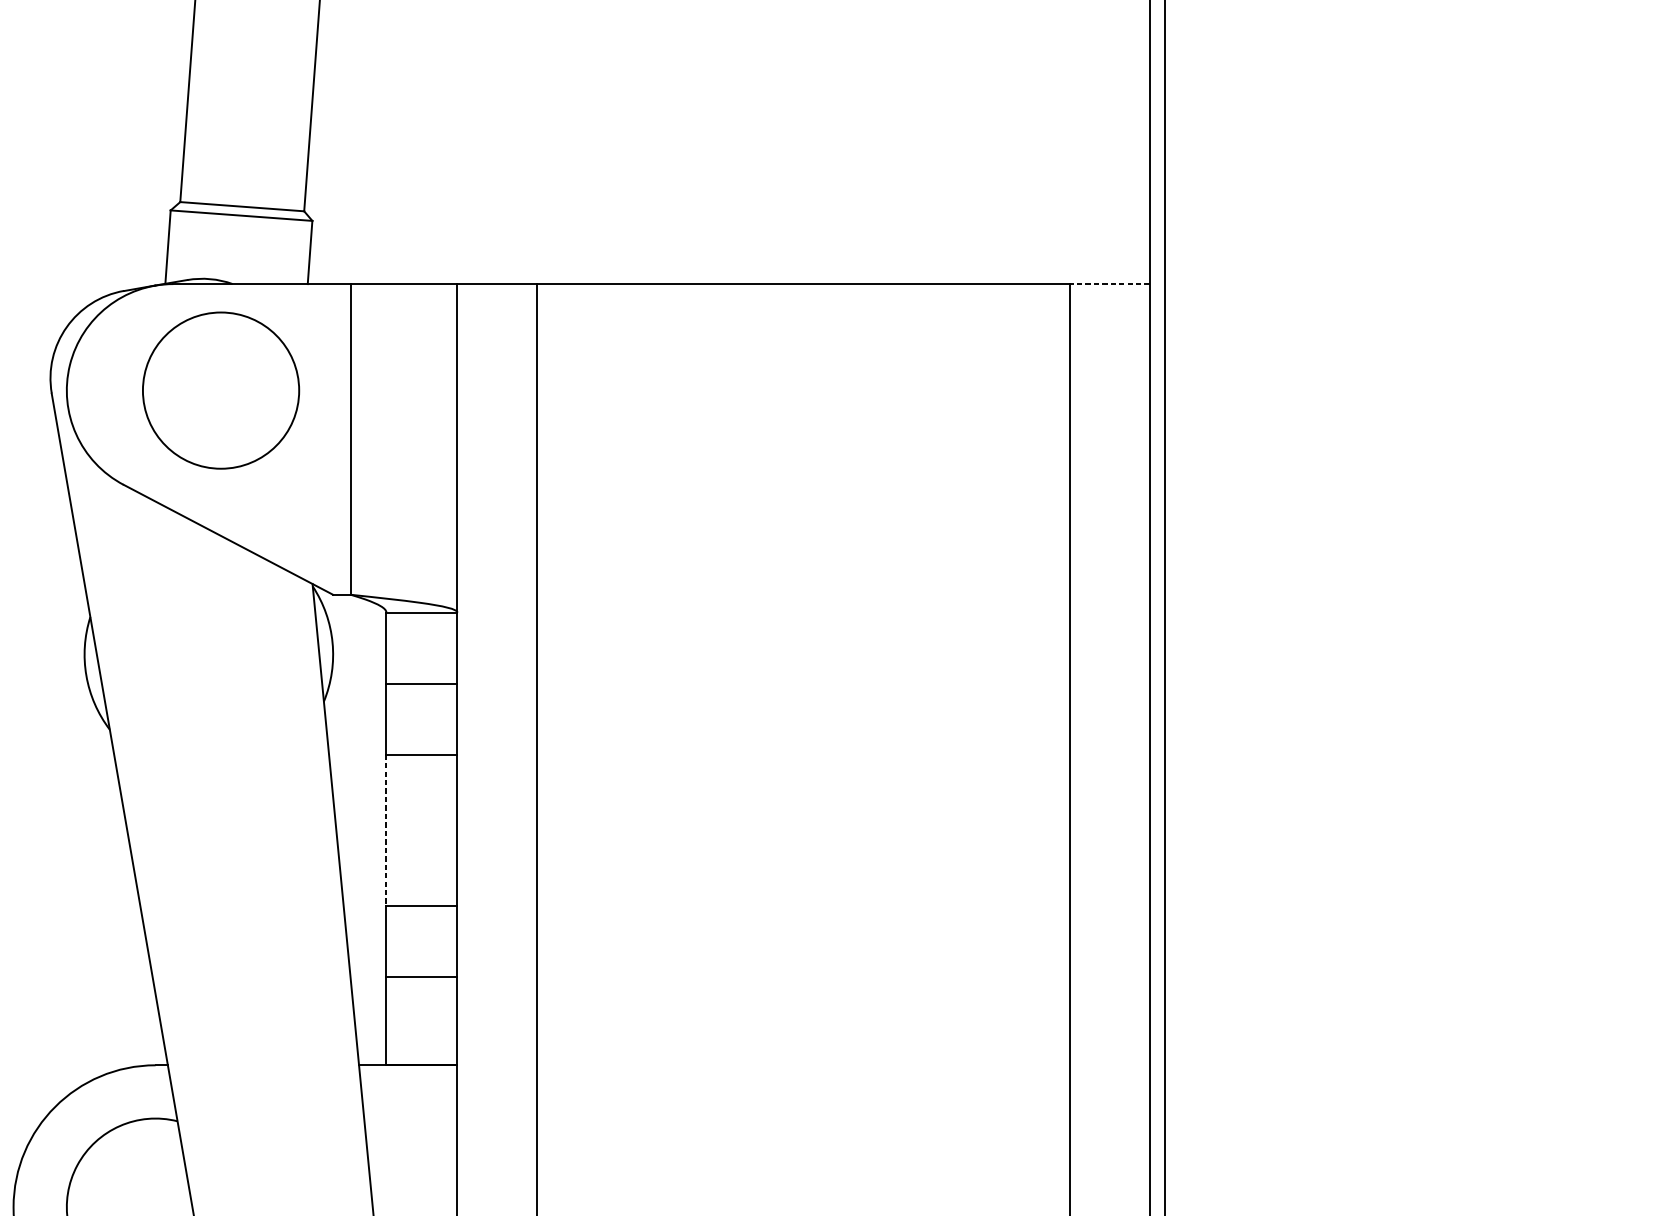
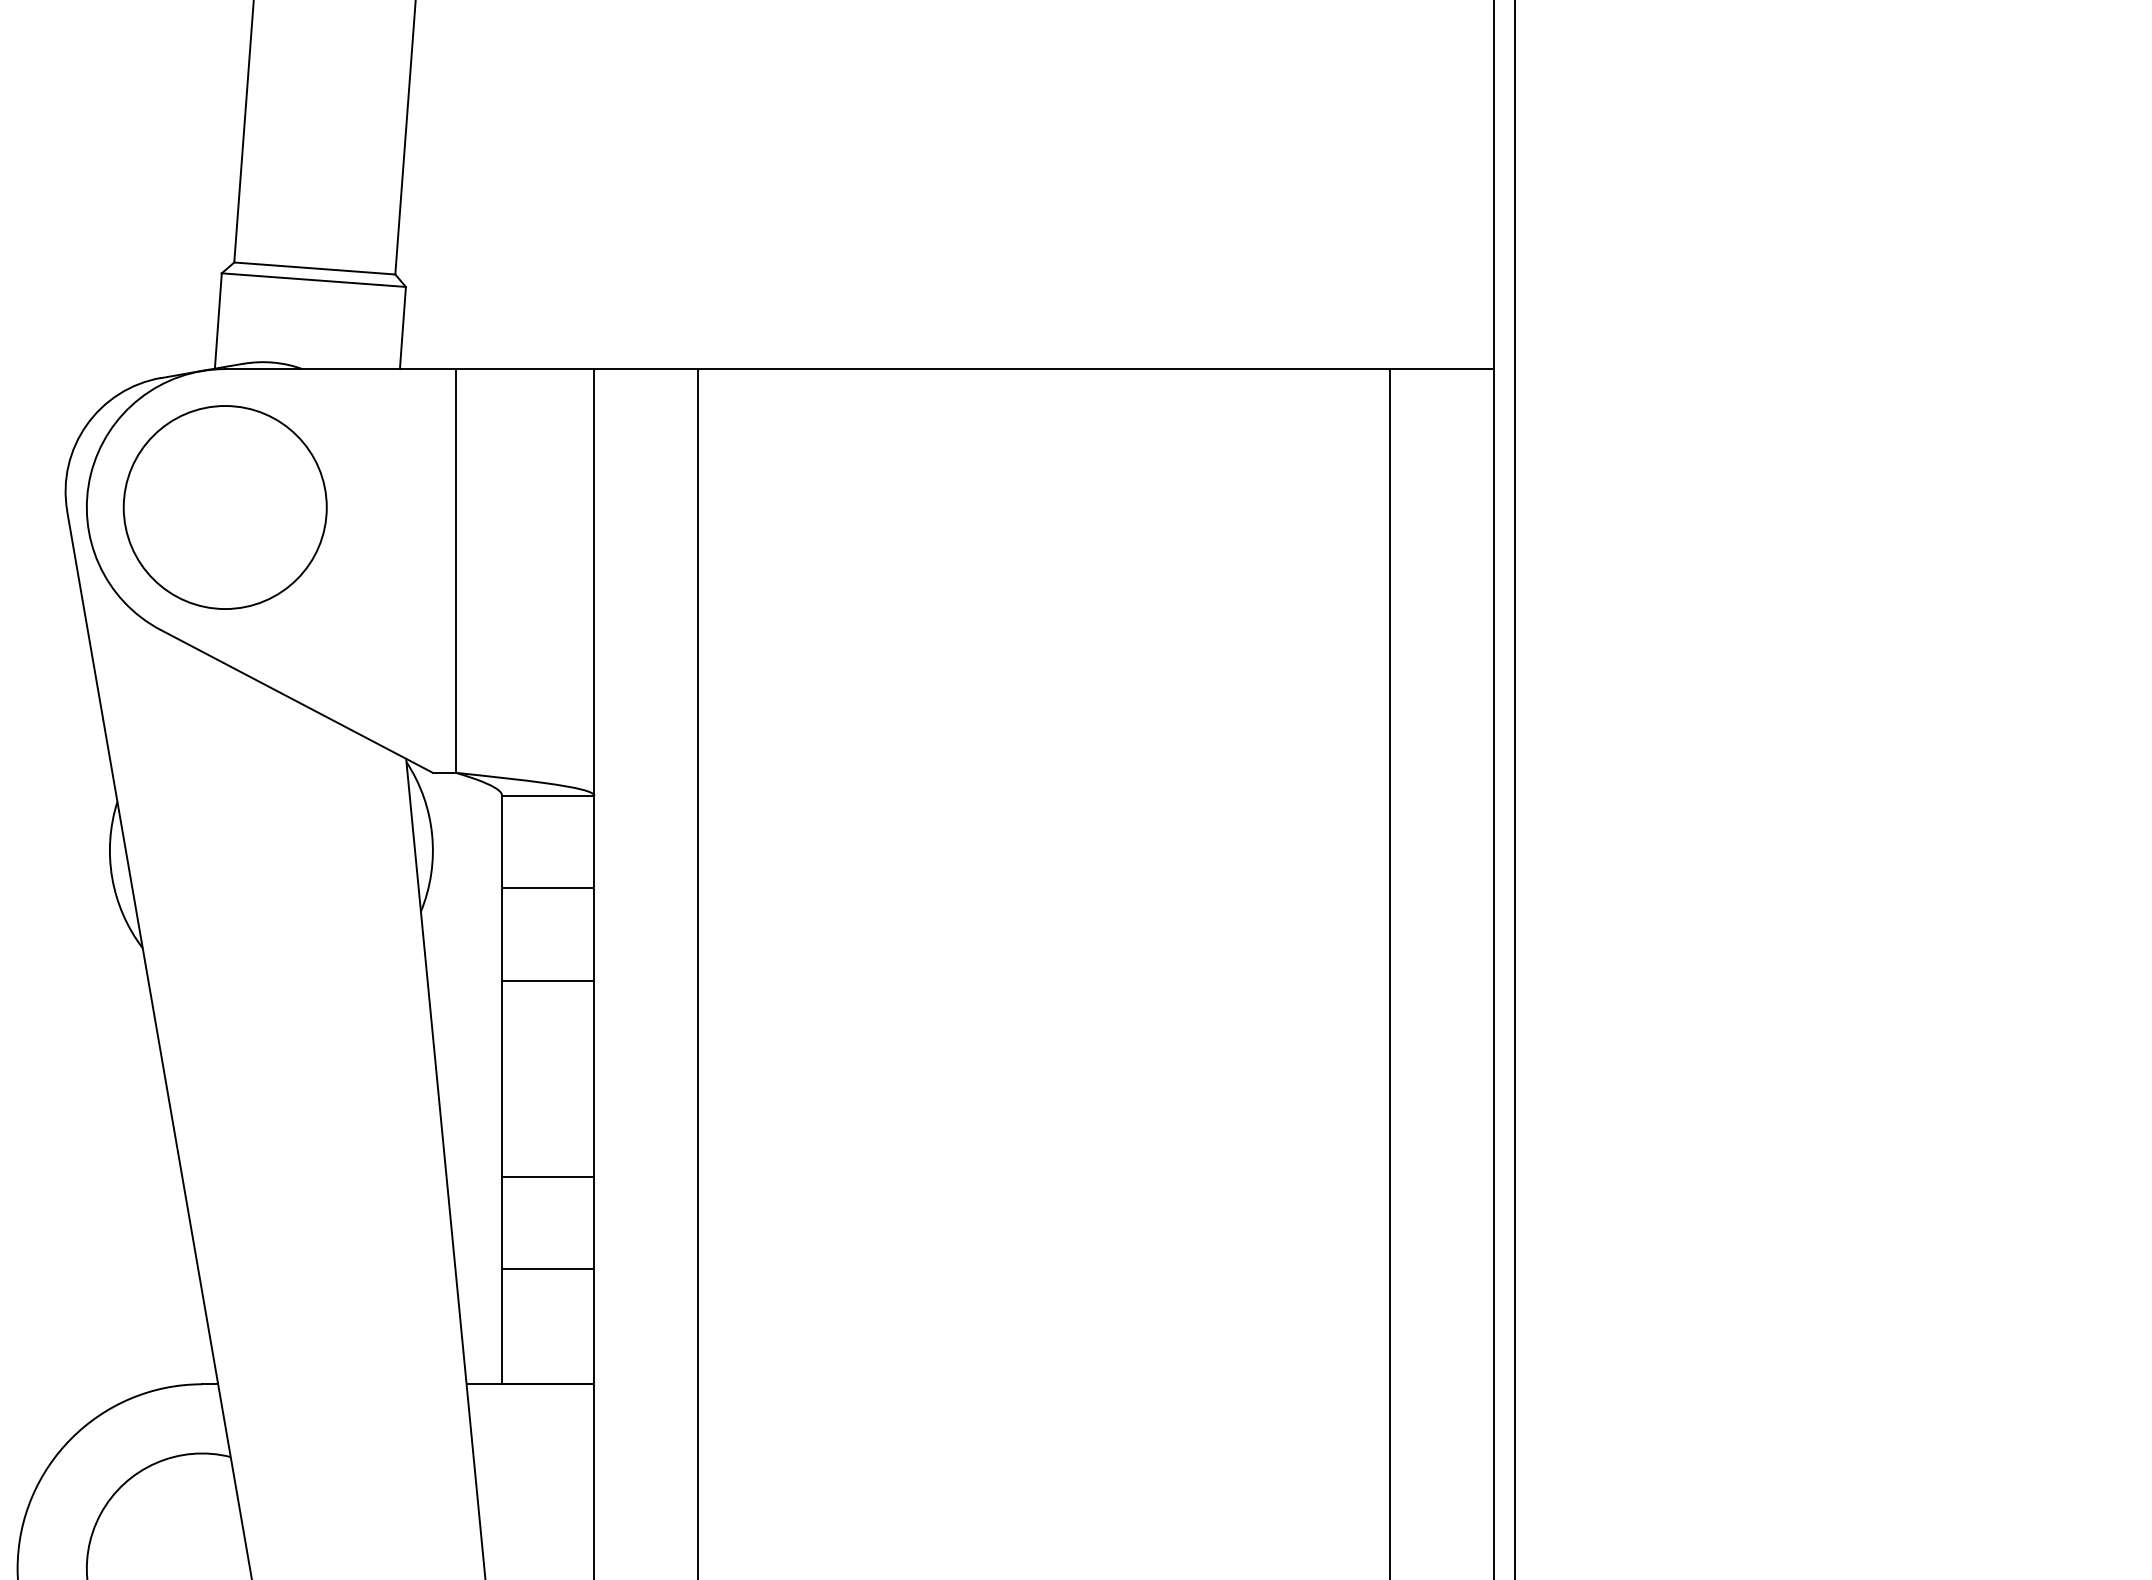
line: (1110, 284) -> (1442, 369), dashed -> solid
circle: (220, 390) -> (224, 507), moved
line: (386, 830) -> (502, 1079), dashed -> solid

